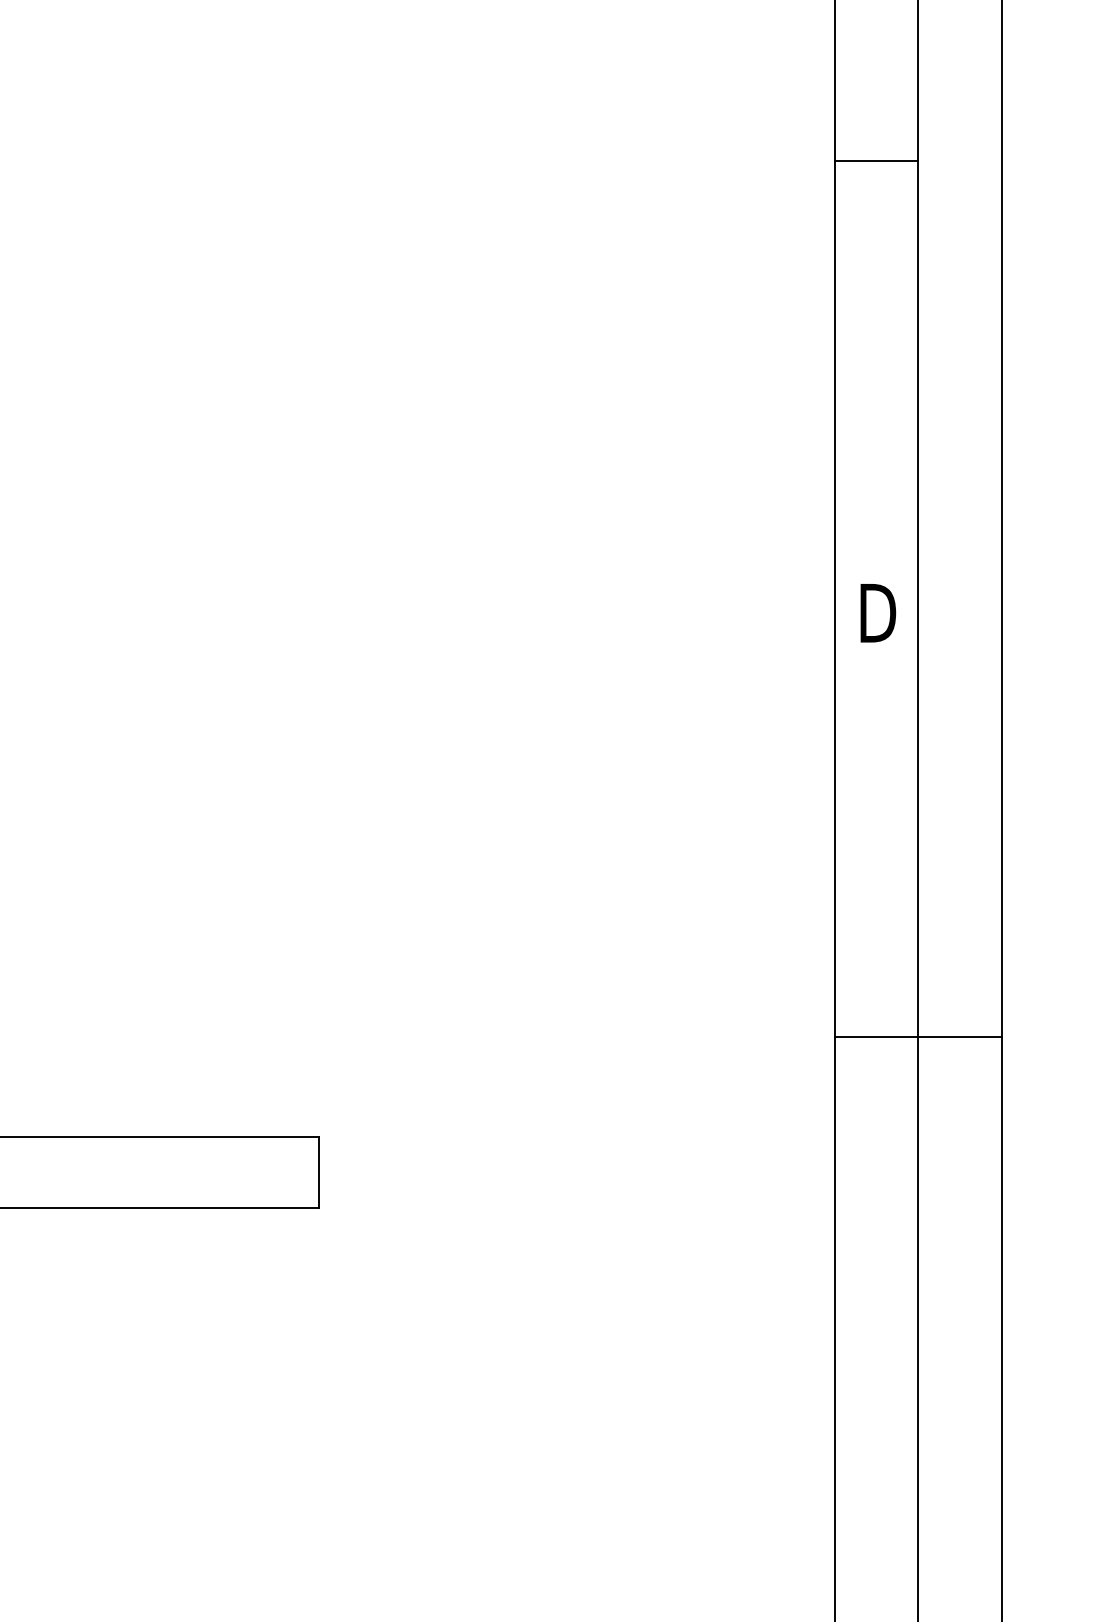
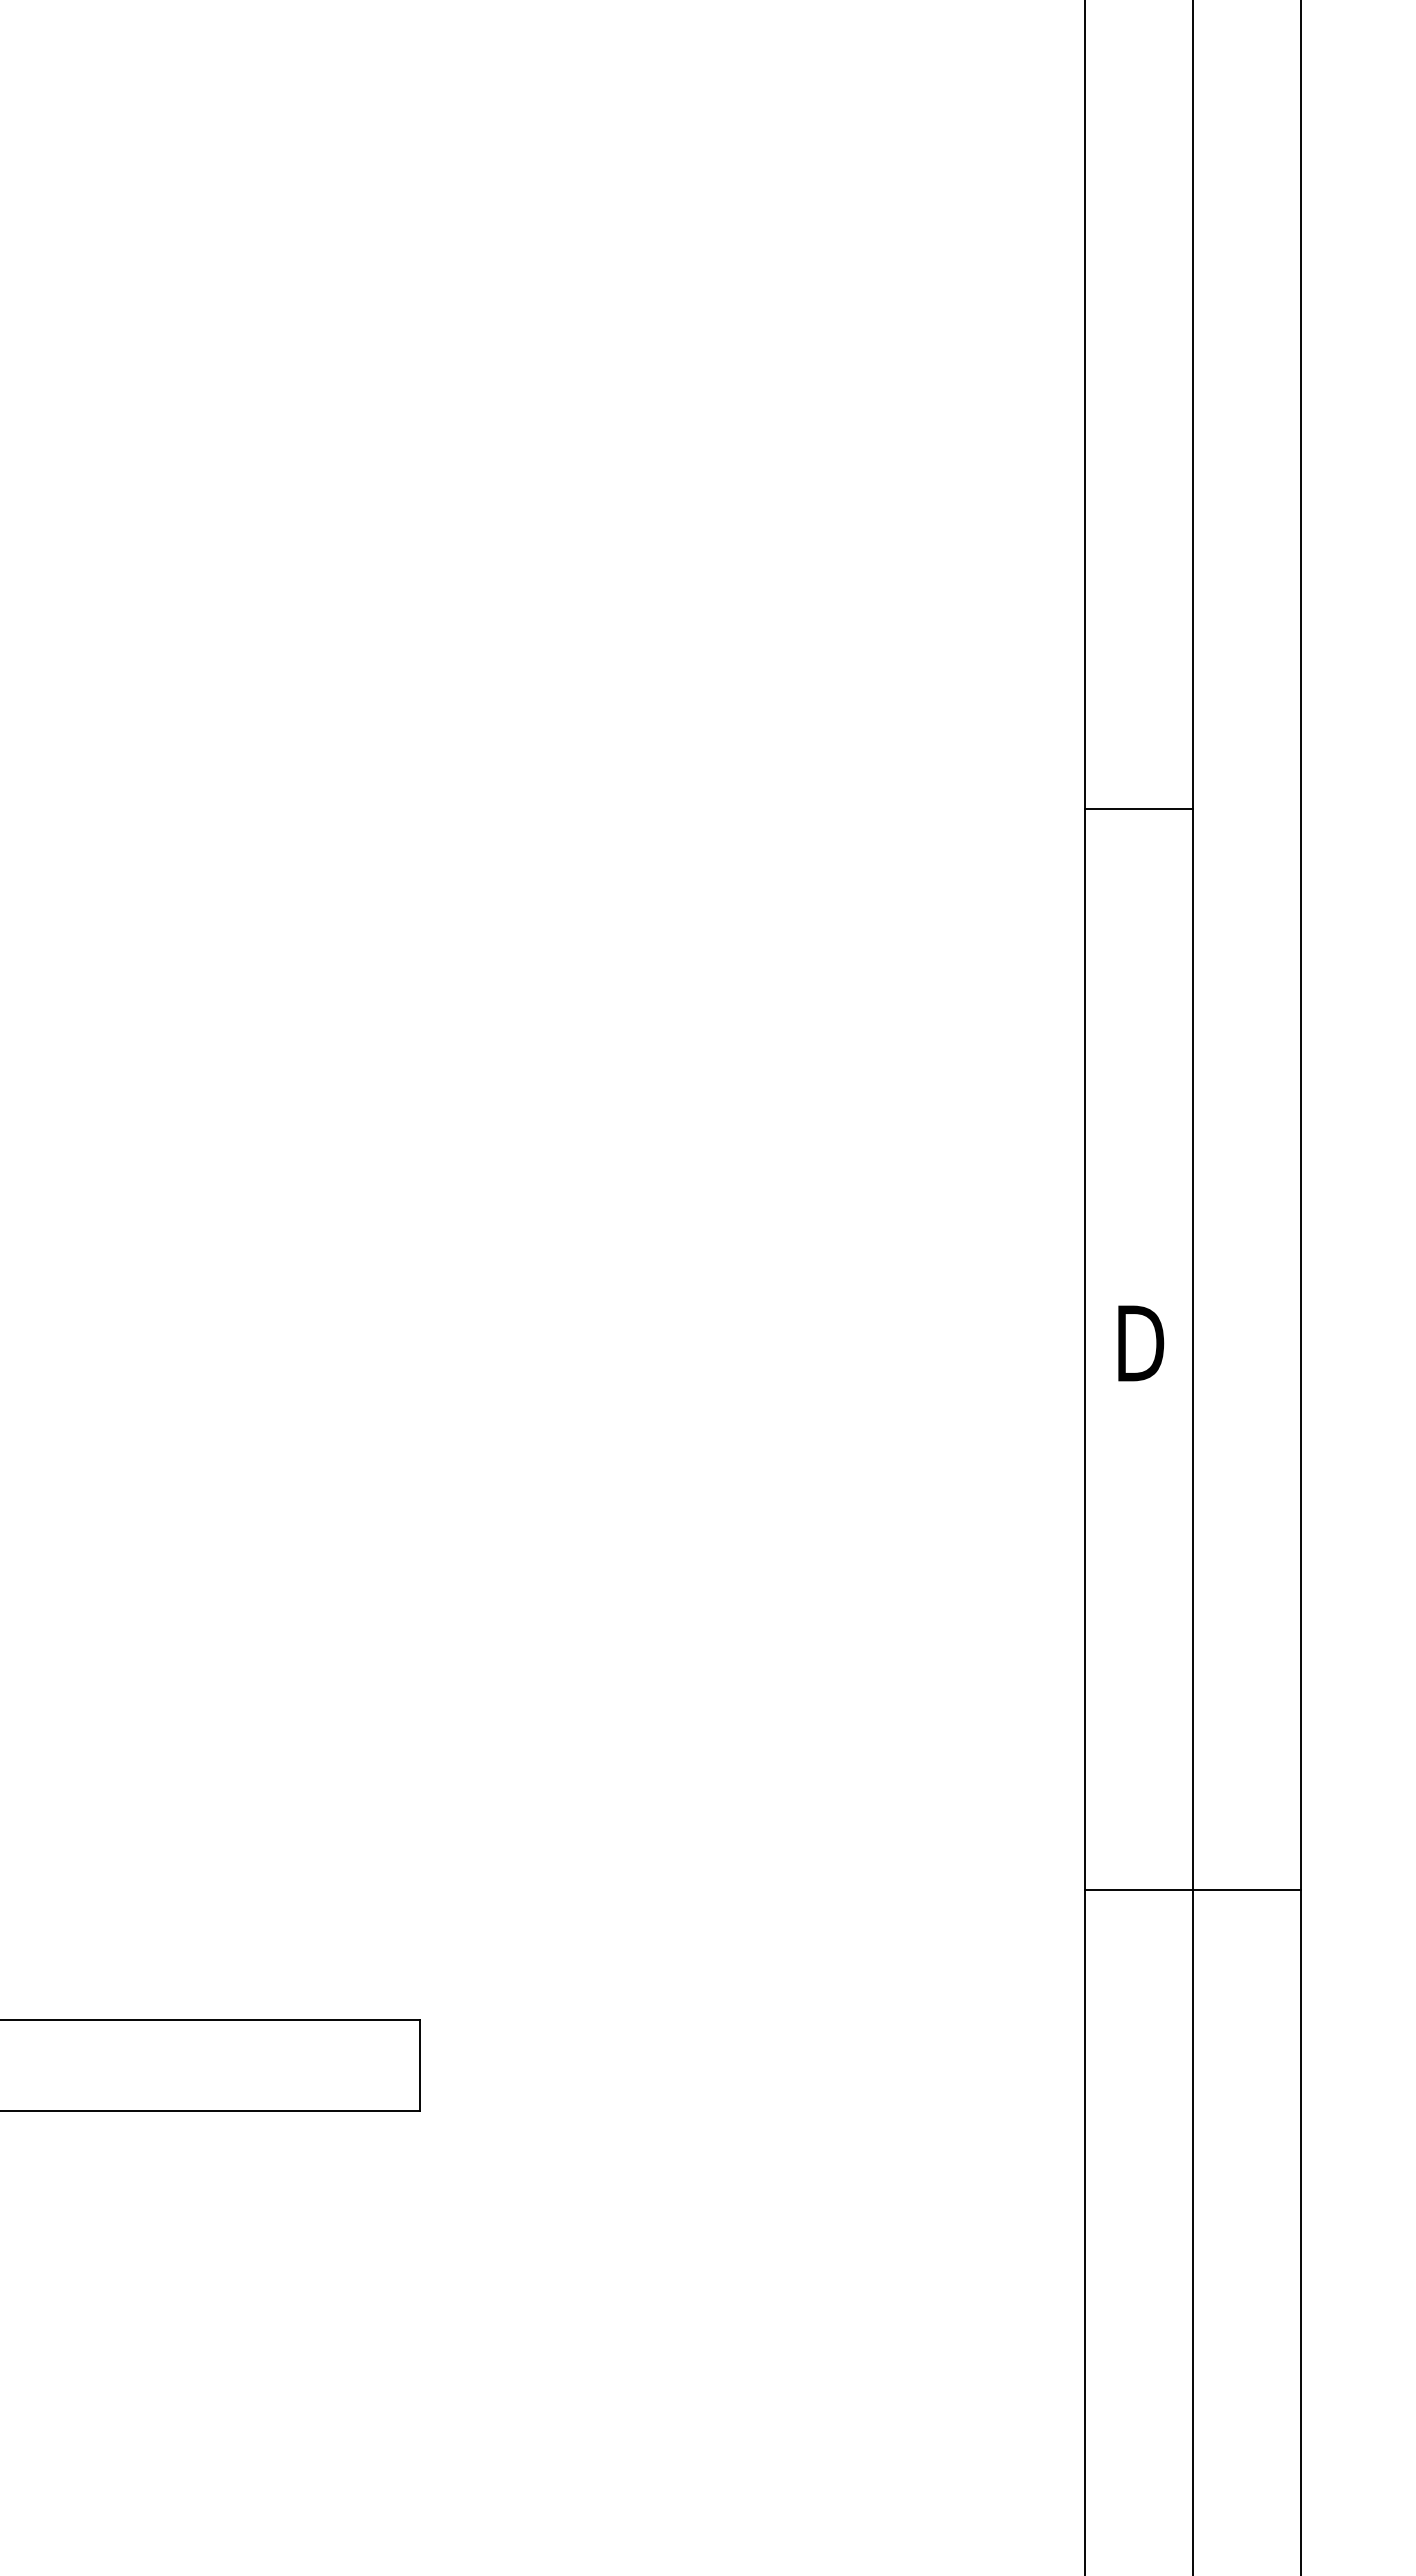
line: (876, 161) -> (1138, 809), moved

